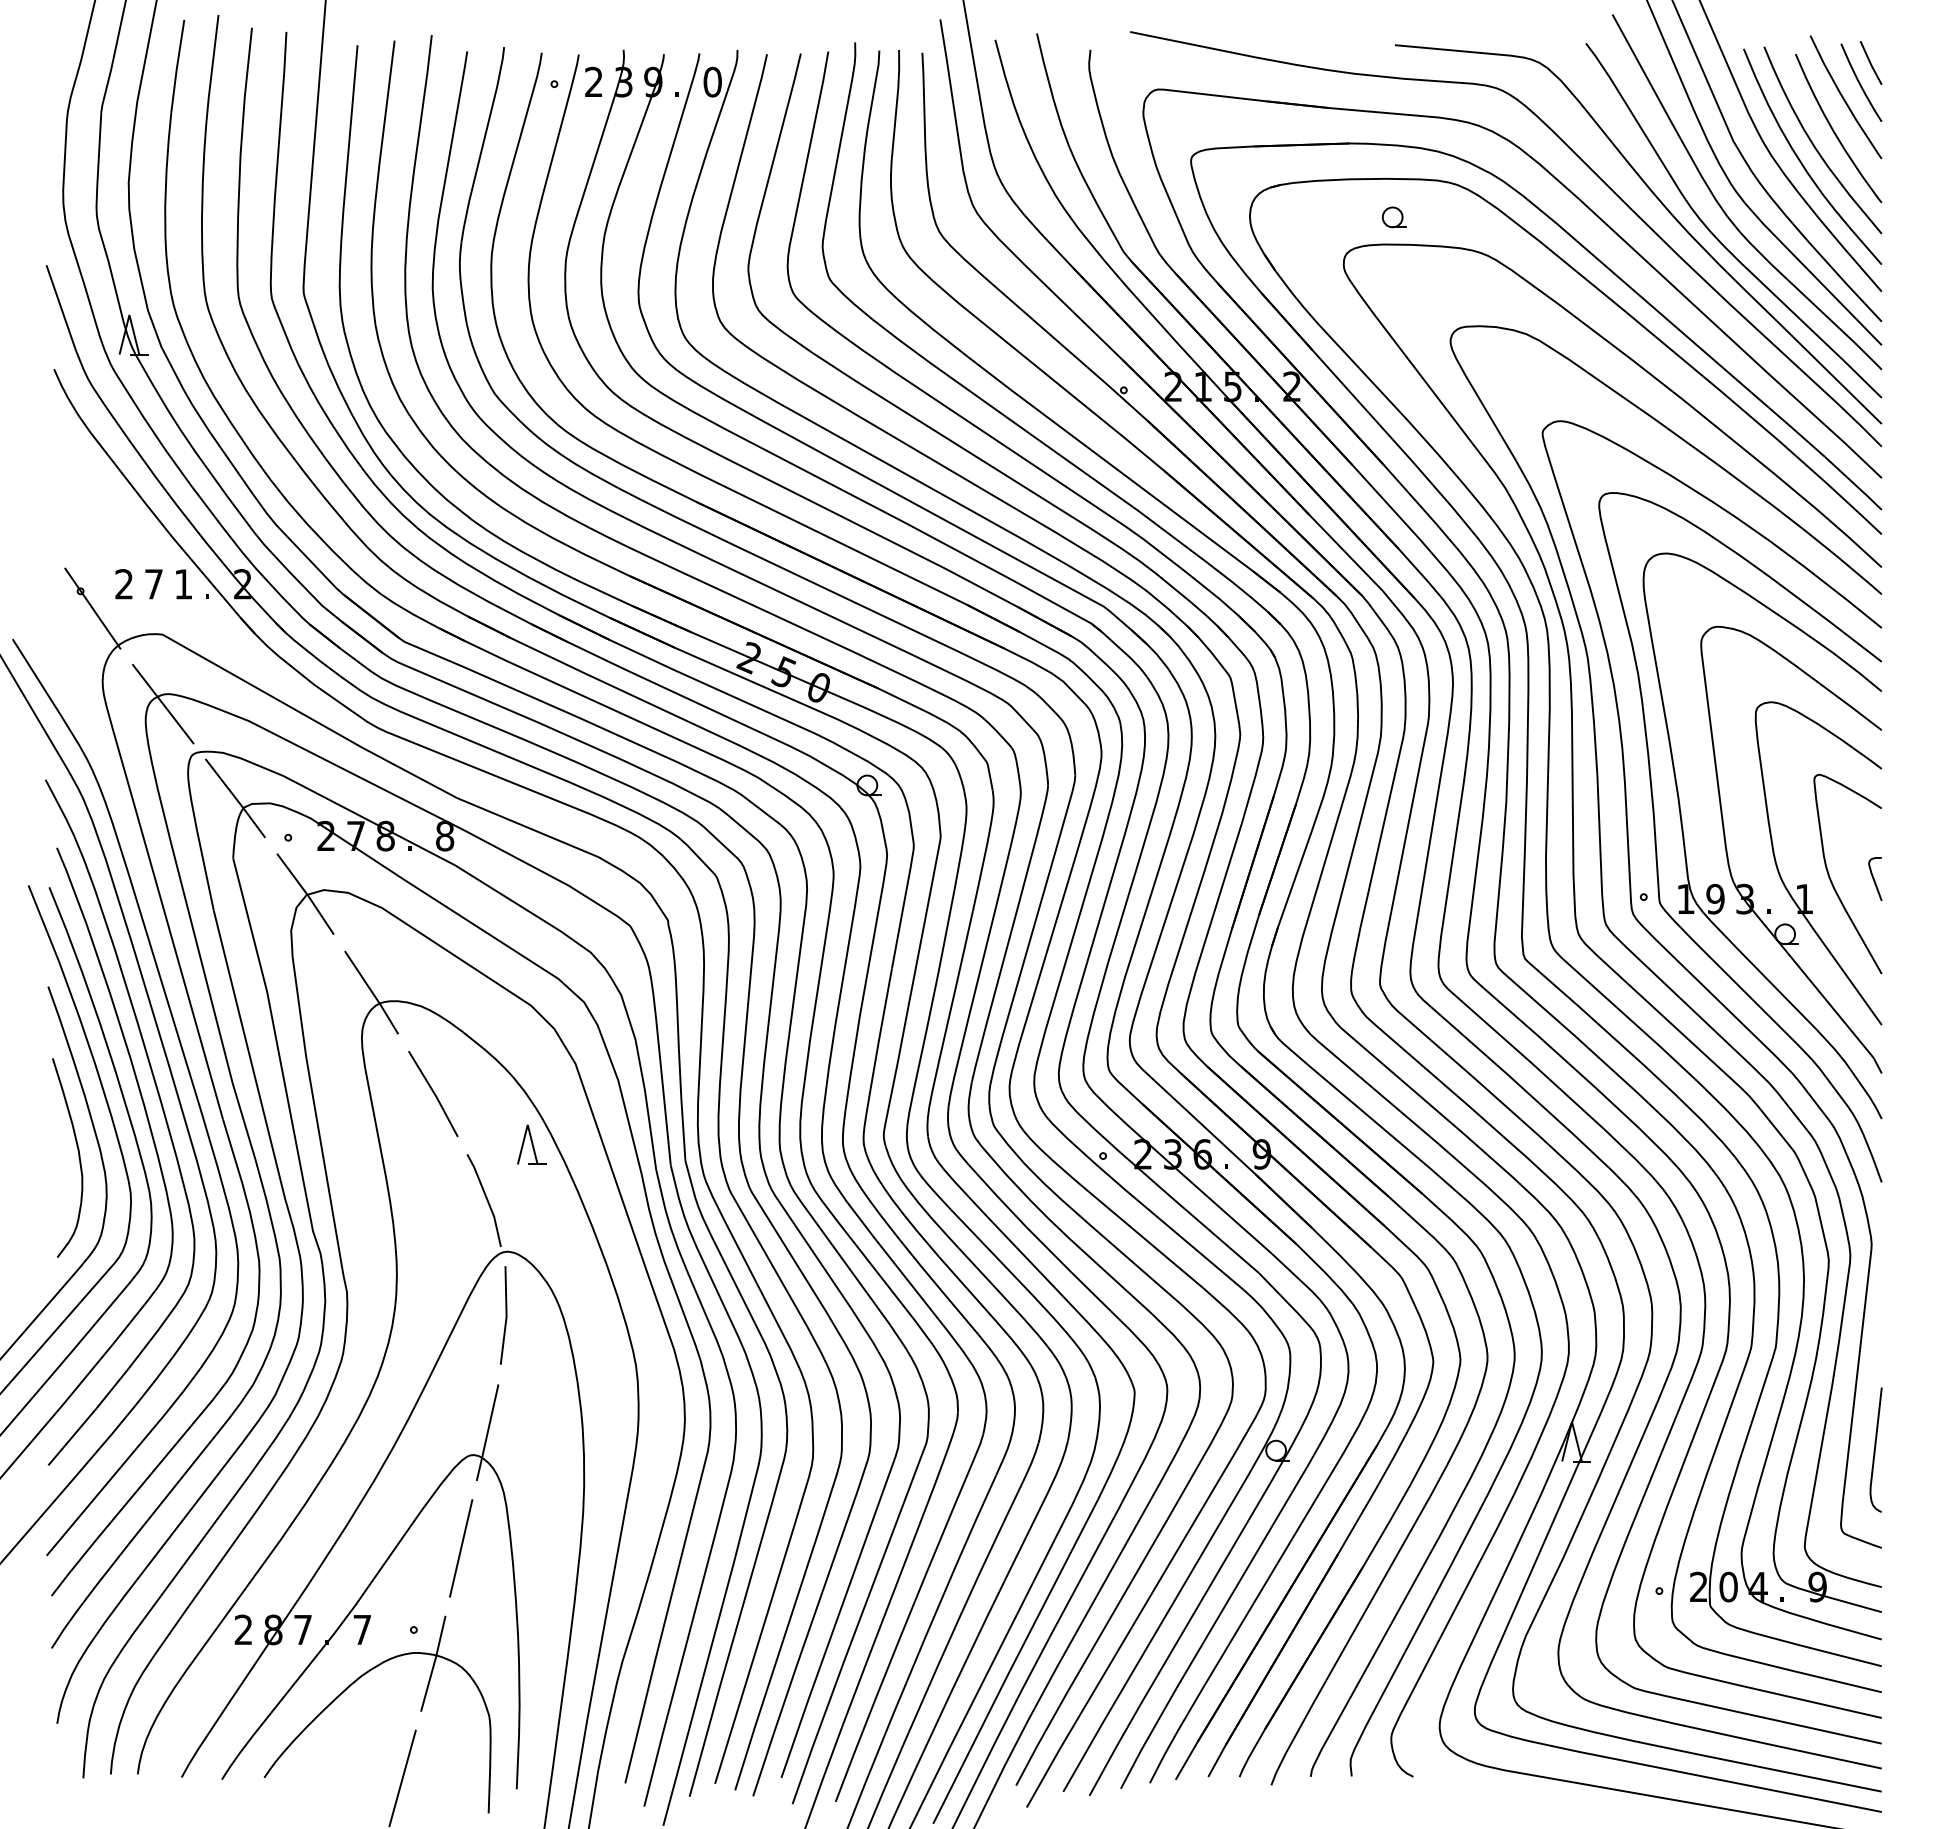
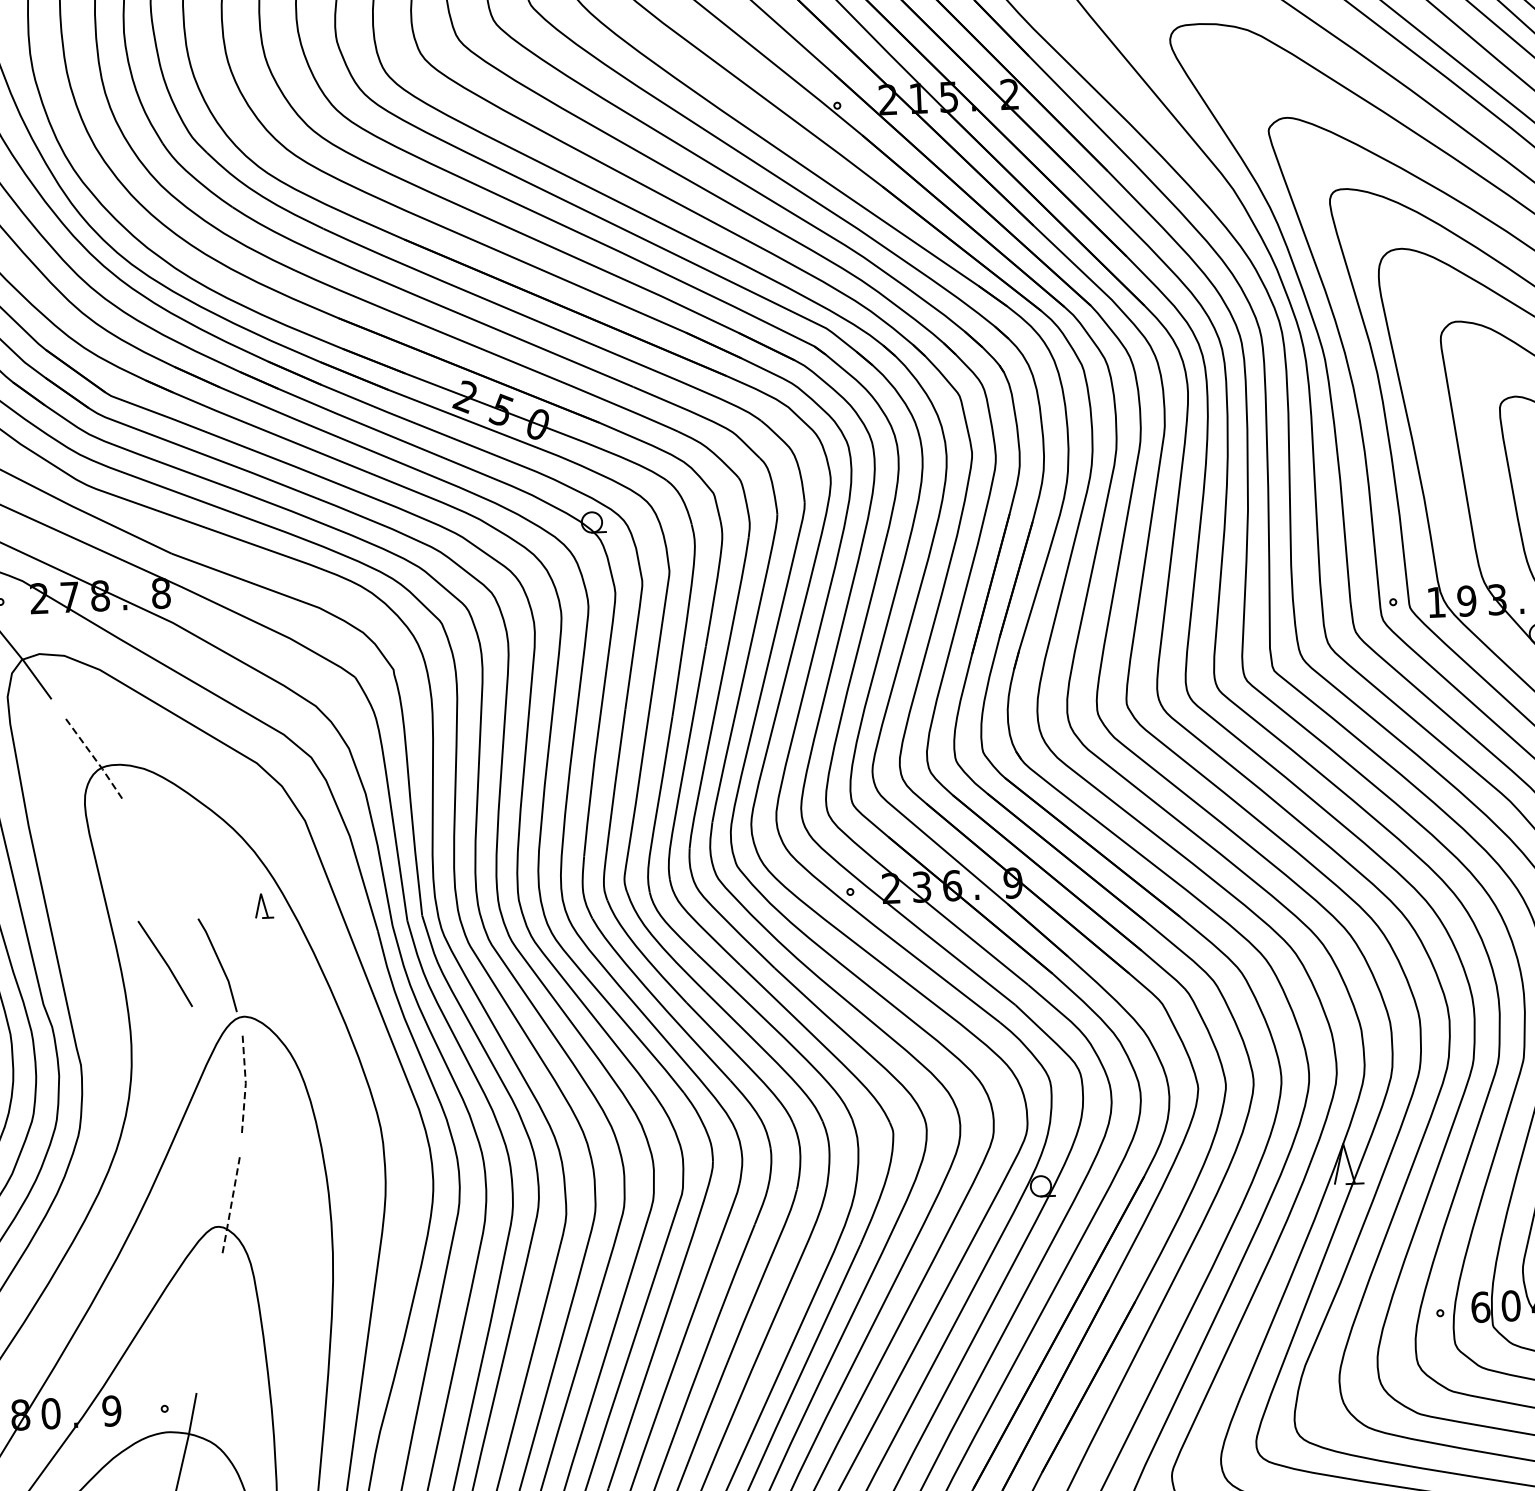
line: (372, 992) -> (93, 756), solid -> dashed
line: (433, 1094) -> (165, 964), moved
part: (531, 1144) -> (263, 905), size x0.6
line: (506, 1314) -> (245, 1081), solid -> dashed
line: (487, 1432) -> (231, 1203), solid -> dashed
line: (461, 1548) -> (209, 1323), removed
text: (1699, 1586) -> (1481, 1306), 2 -> 6
text: (303, 1629) -> (51, 1413), 7 -> 0
text: (362, 1629) -> (112, 1410), 7 -> 9

